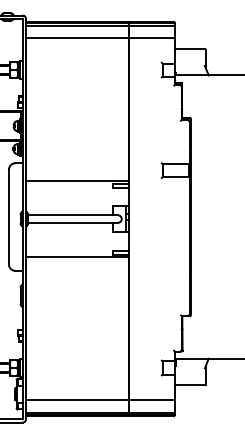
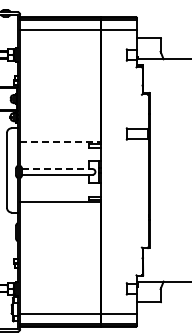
line: (78, 181) -> (61, 142), solid -> dashed
line: (73, 215) -> (57, 169), solid -> dashed

